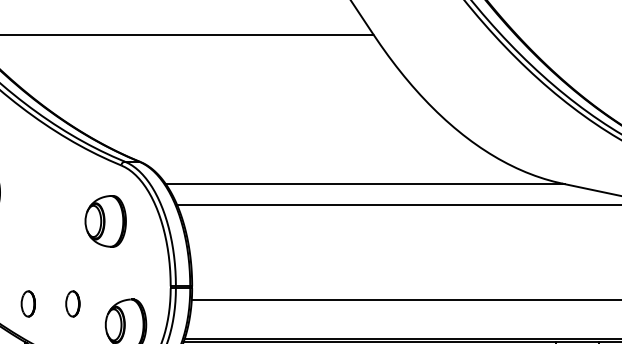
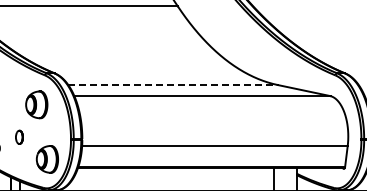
line: (367, 184) -> (174, 85), solid -> dashed
part: (72, 302) -> (19, 136), moved

